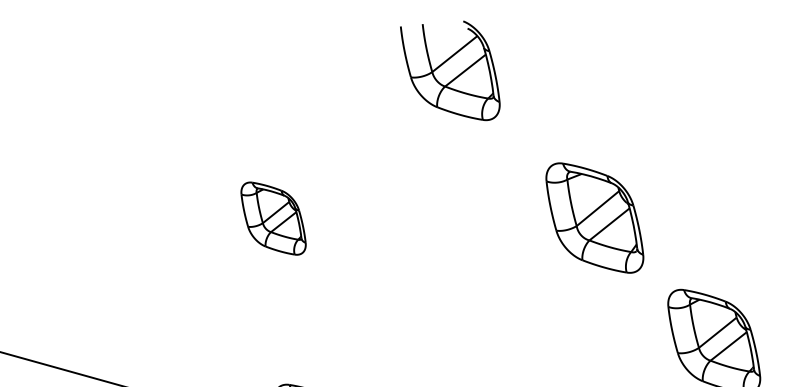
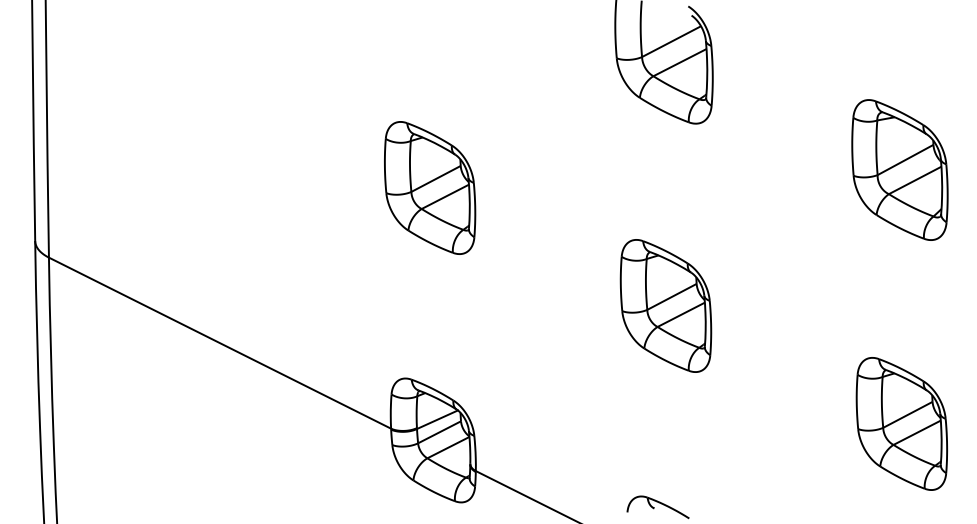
part: (594, 217) -> (899, 169), moved
part: (273, 218) -> (430, 187), size x1.43
part: (493, 279) -> (665, 305), added

